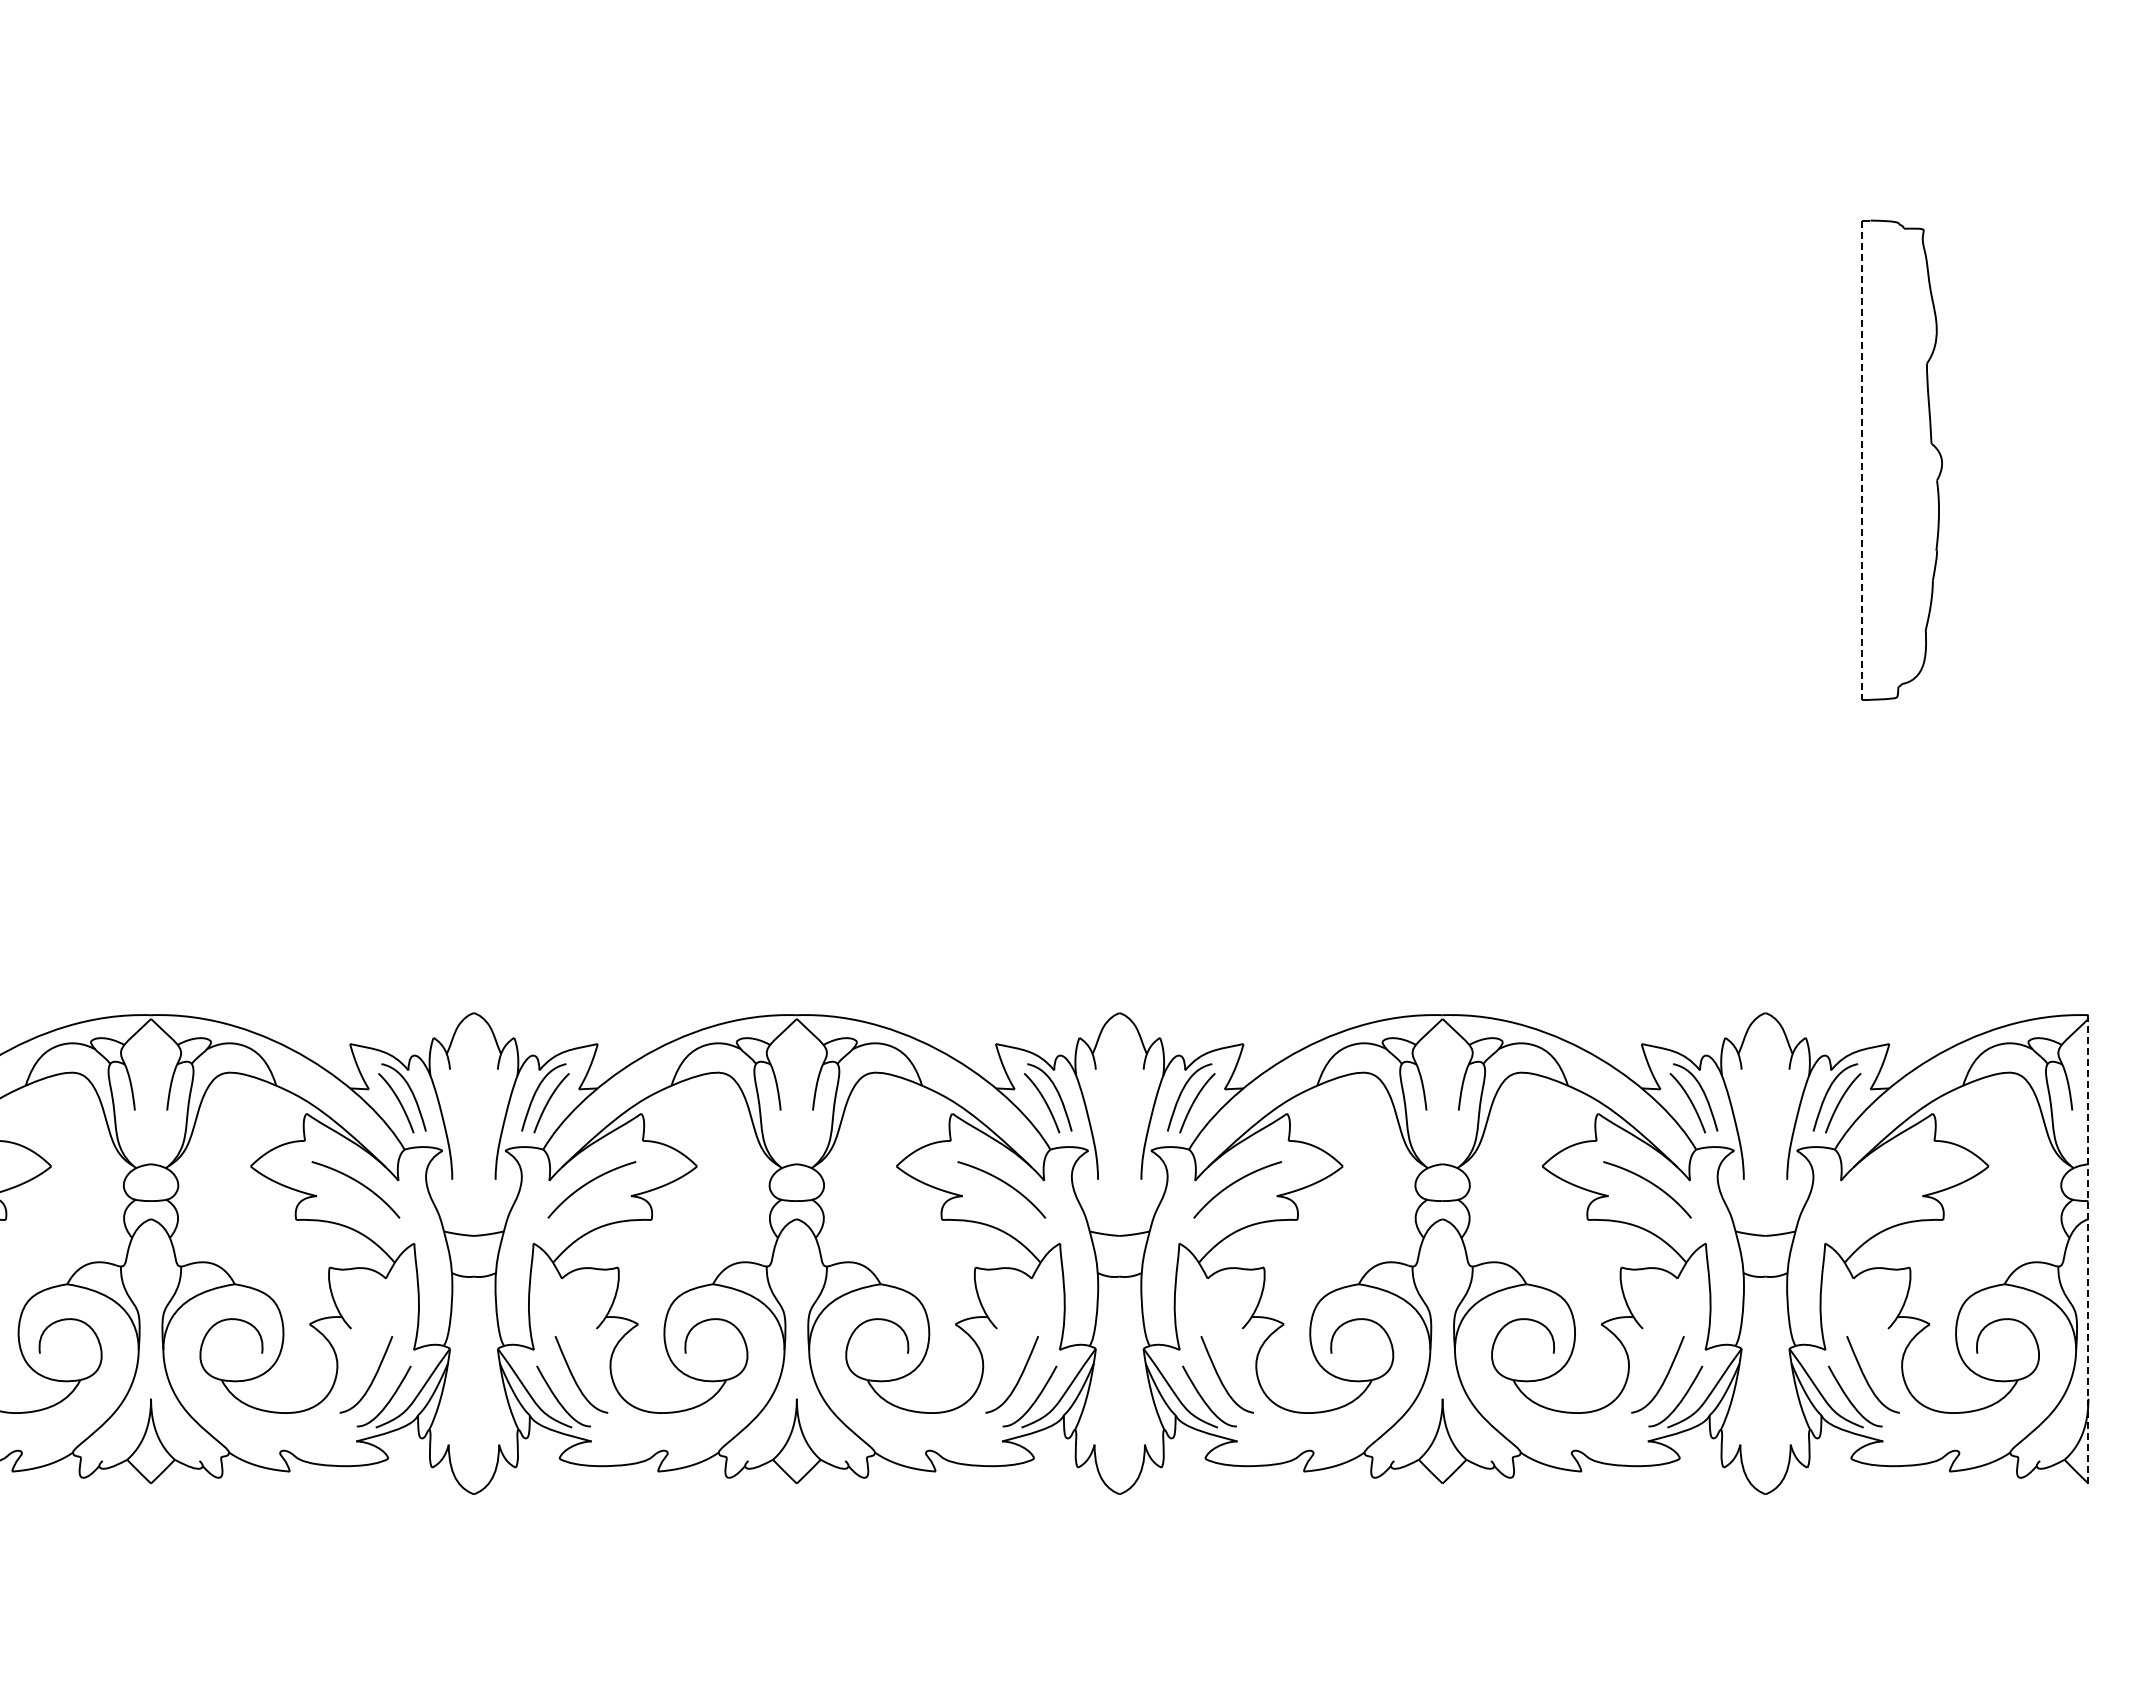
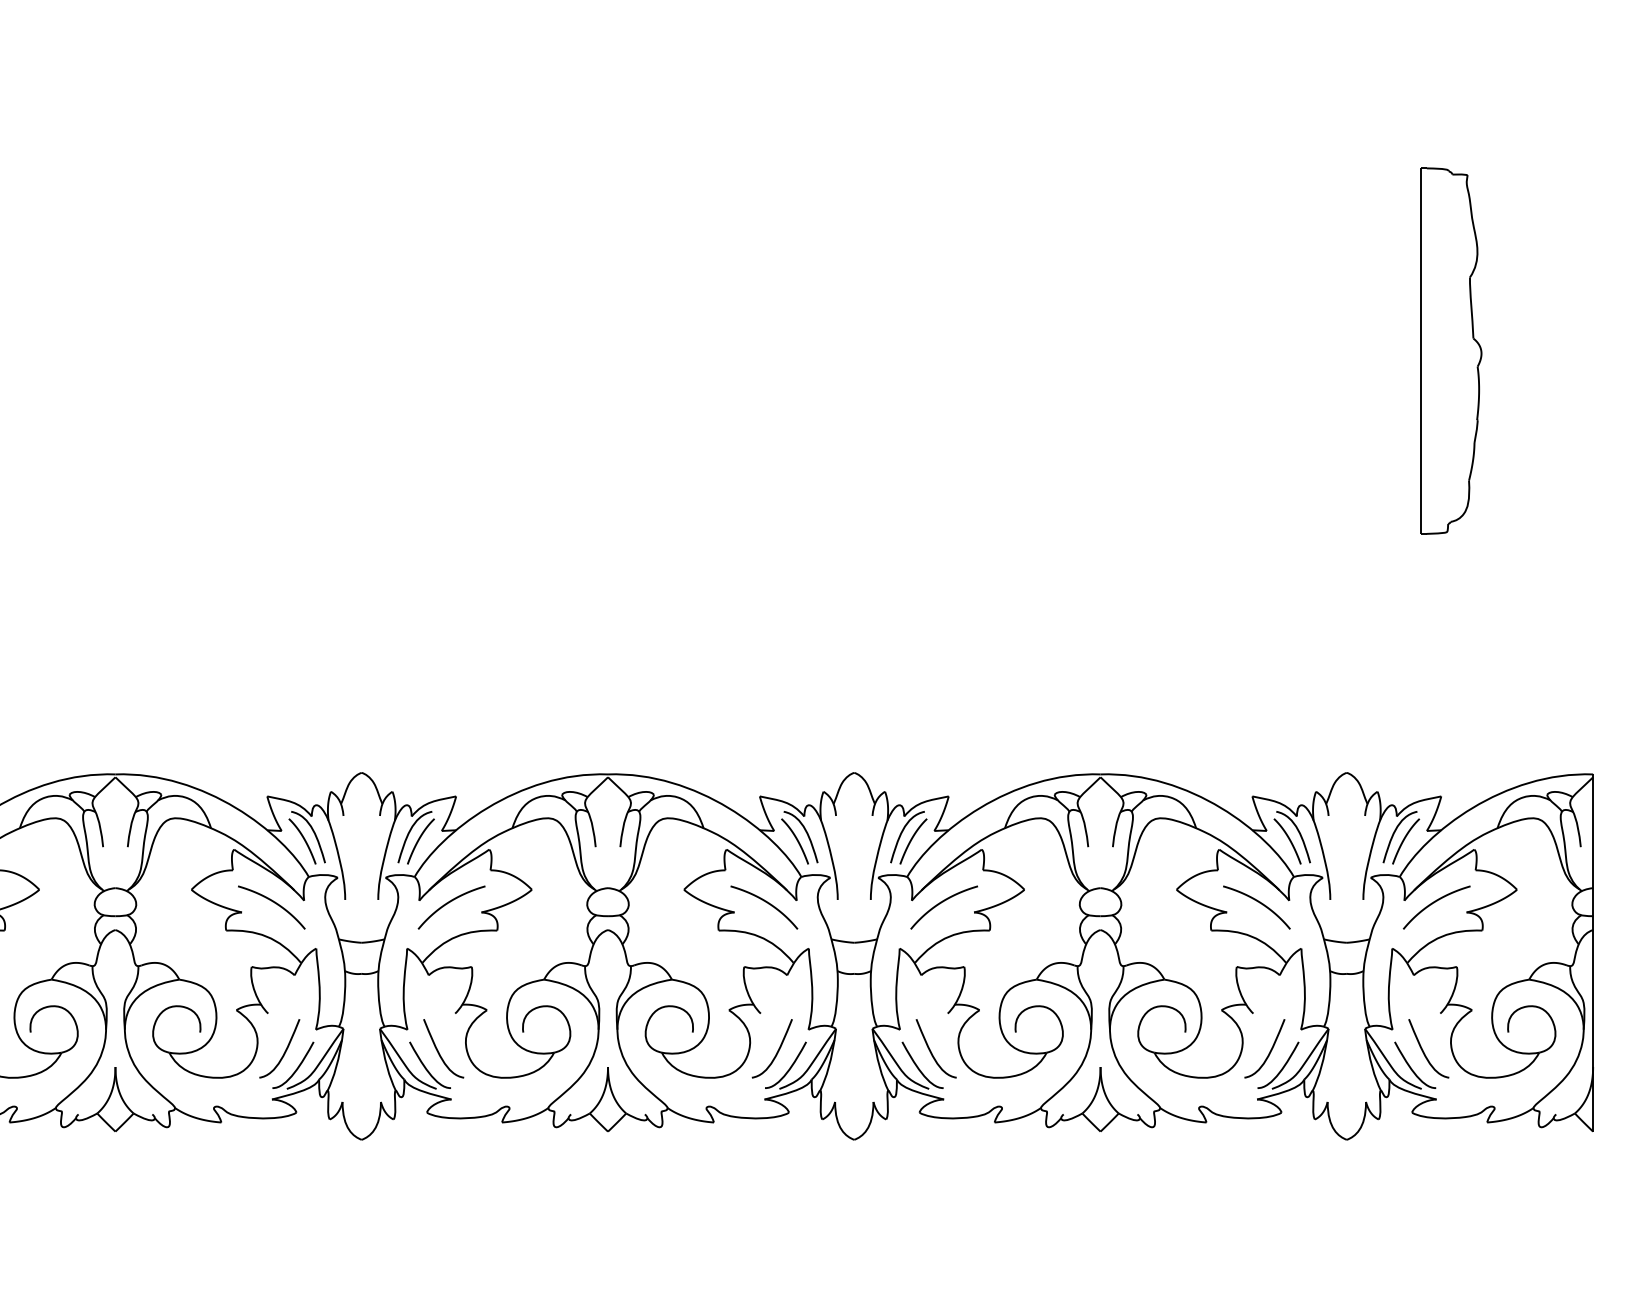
line: (1862, 460) -> (1420, 351), dashed -> solid
curve: (1879, 1184) -> (1433, 903), added
line: (2088, 1248) -> (1593, 952), dashed -> solid

